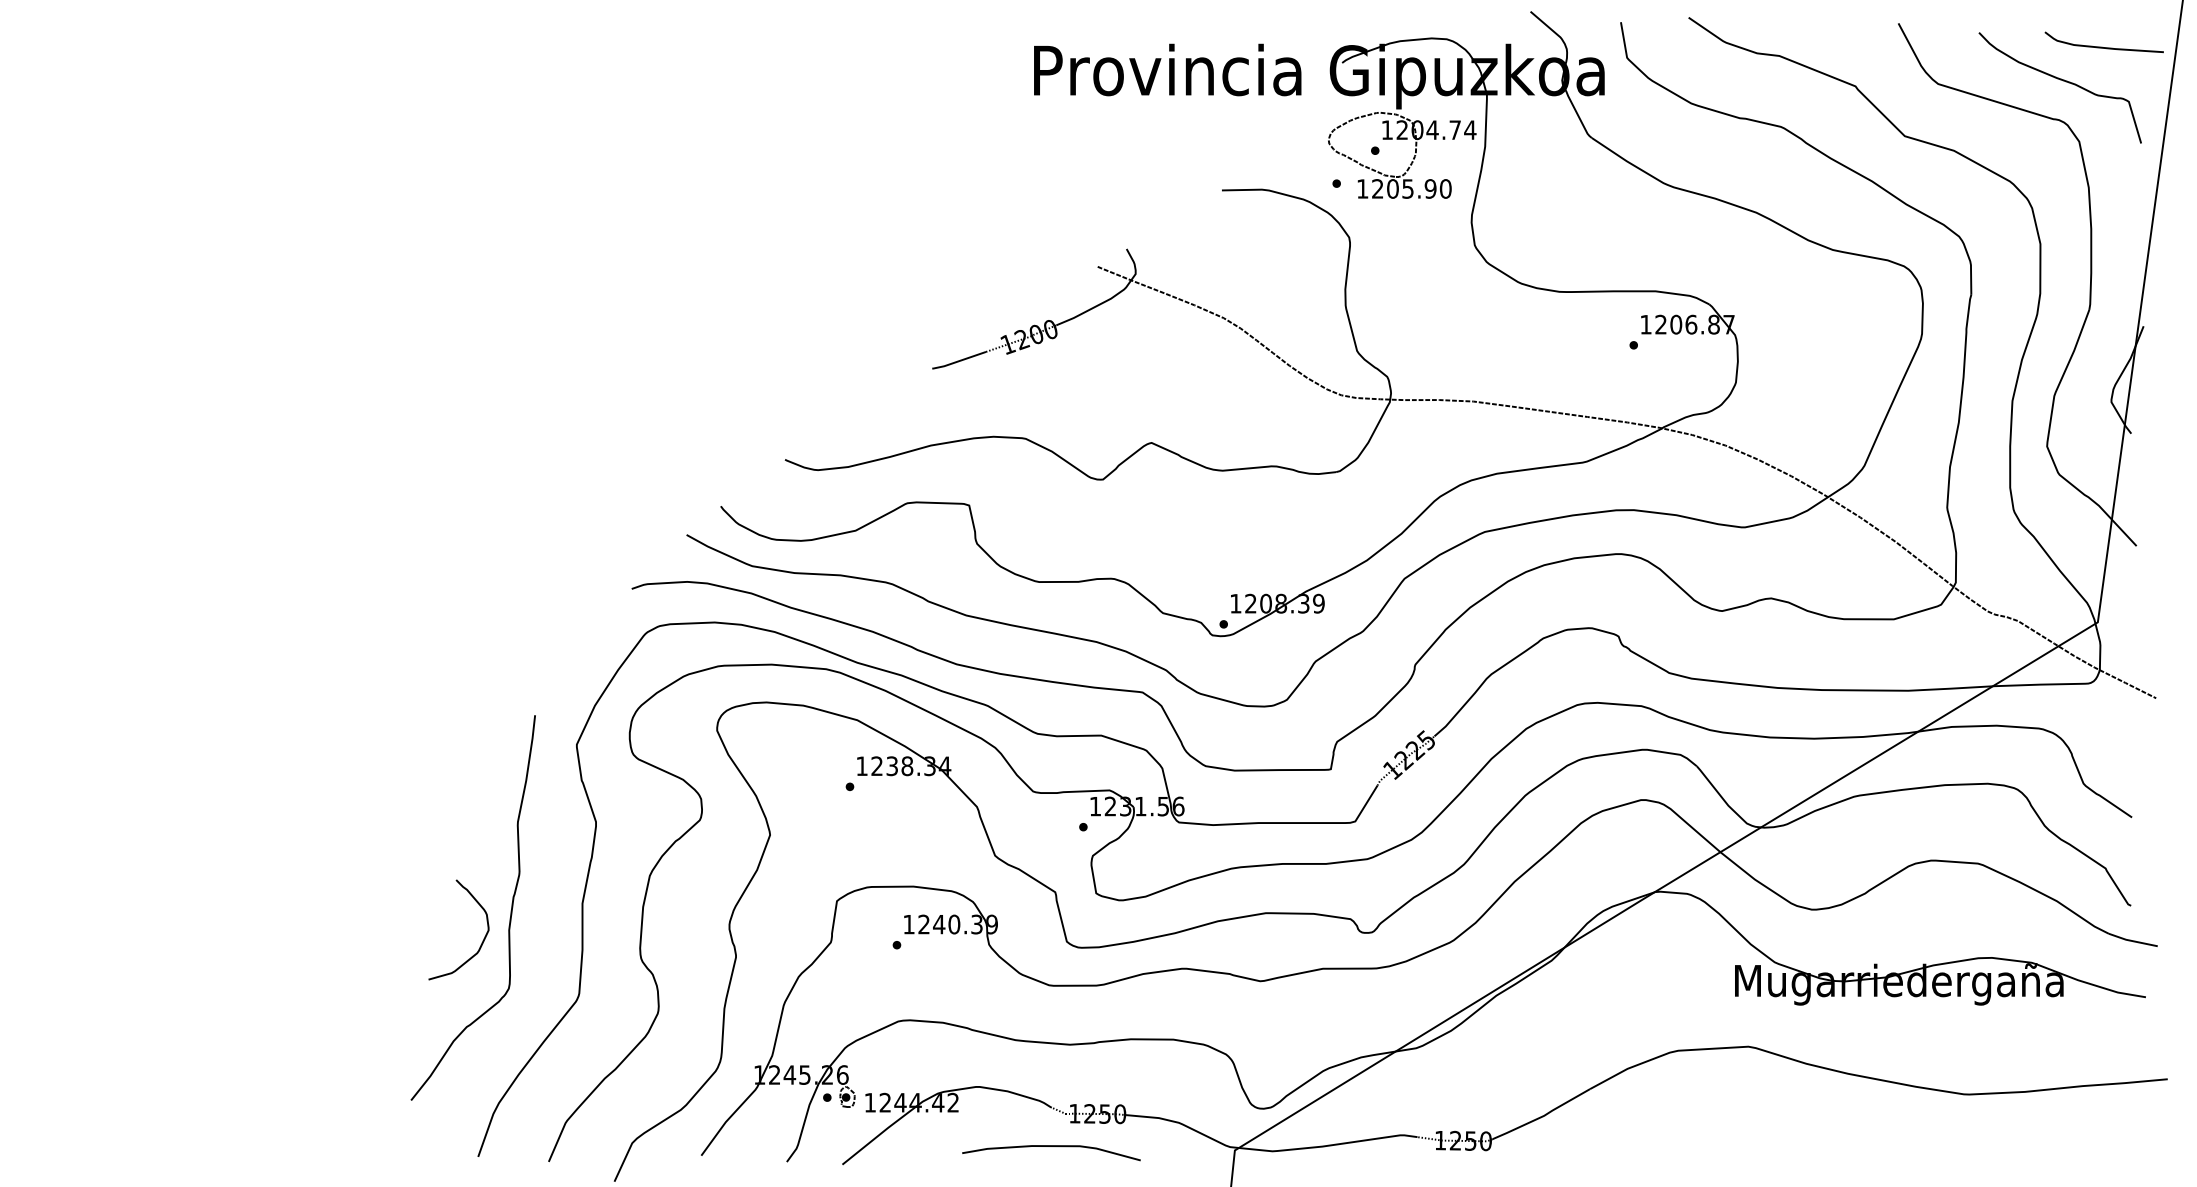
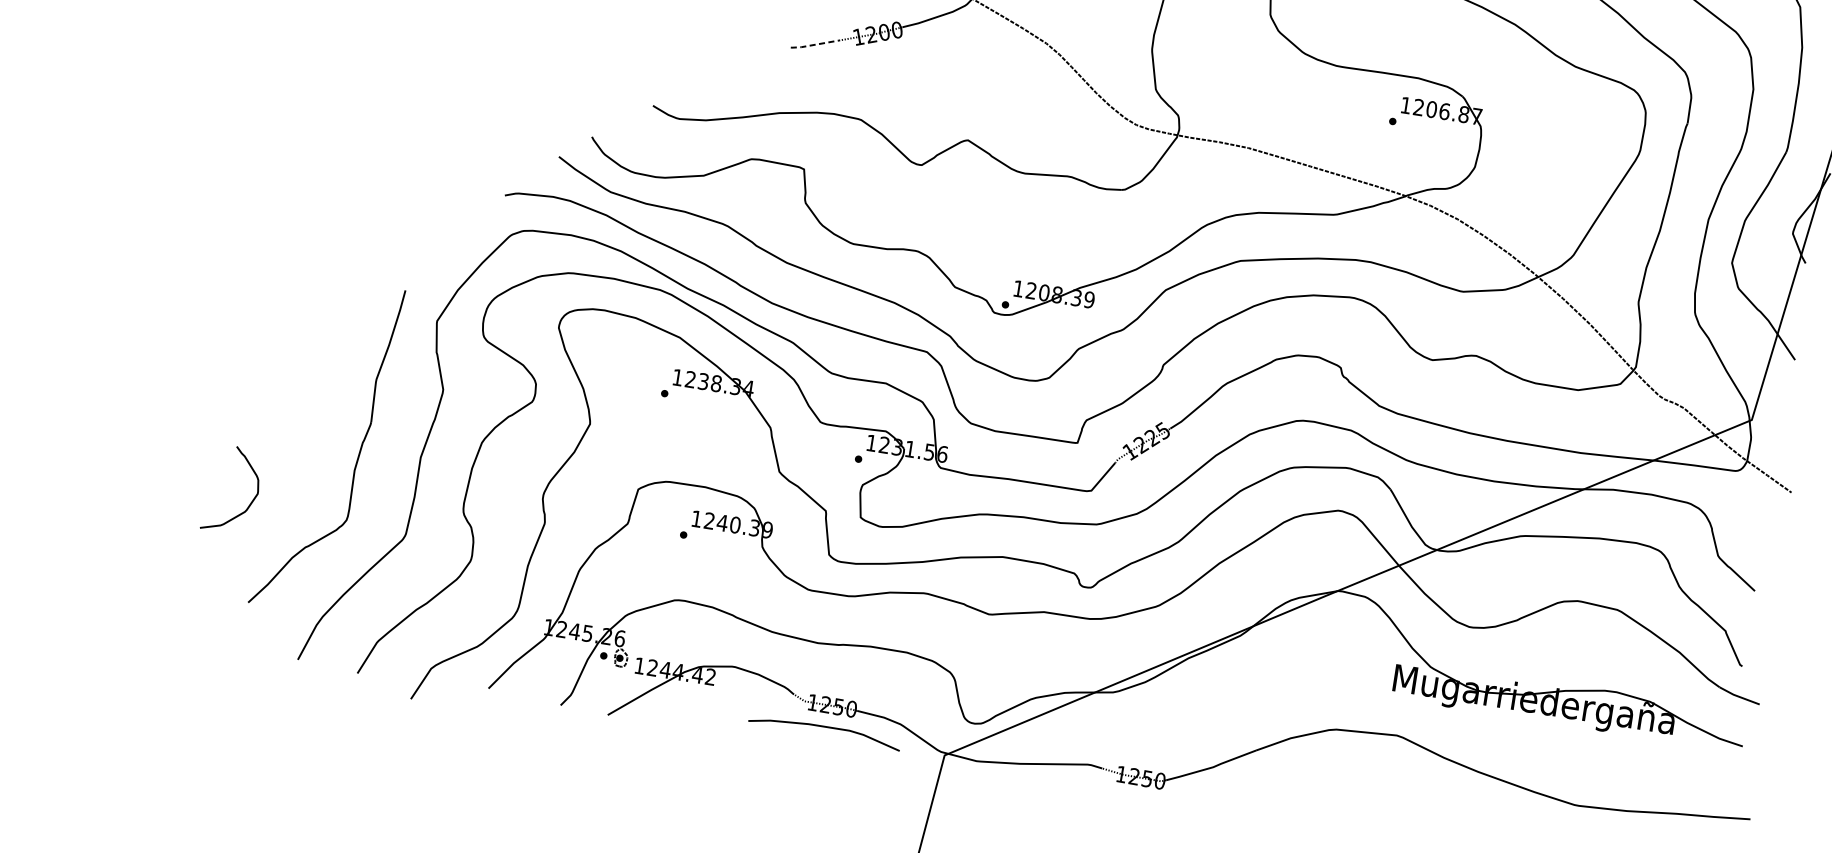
line: (958, 361) -> (814, 45), solid -> dashed
curve: (482, 940) -> (251, 501), moved
curve: (1051, 1146) -> (825, 727), moved

